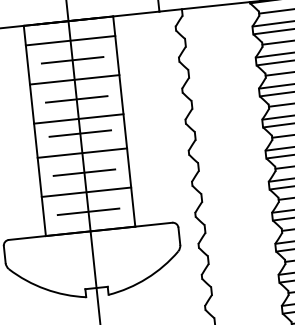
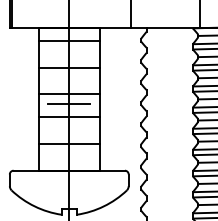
line: (72, 60) -> (69, 54), removed
line: (77, 98) -> (69, 80), removed
line: (84, 172) -> (69, 130), removed
line: (88, 211) -> (69, 157), removed

